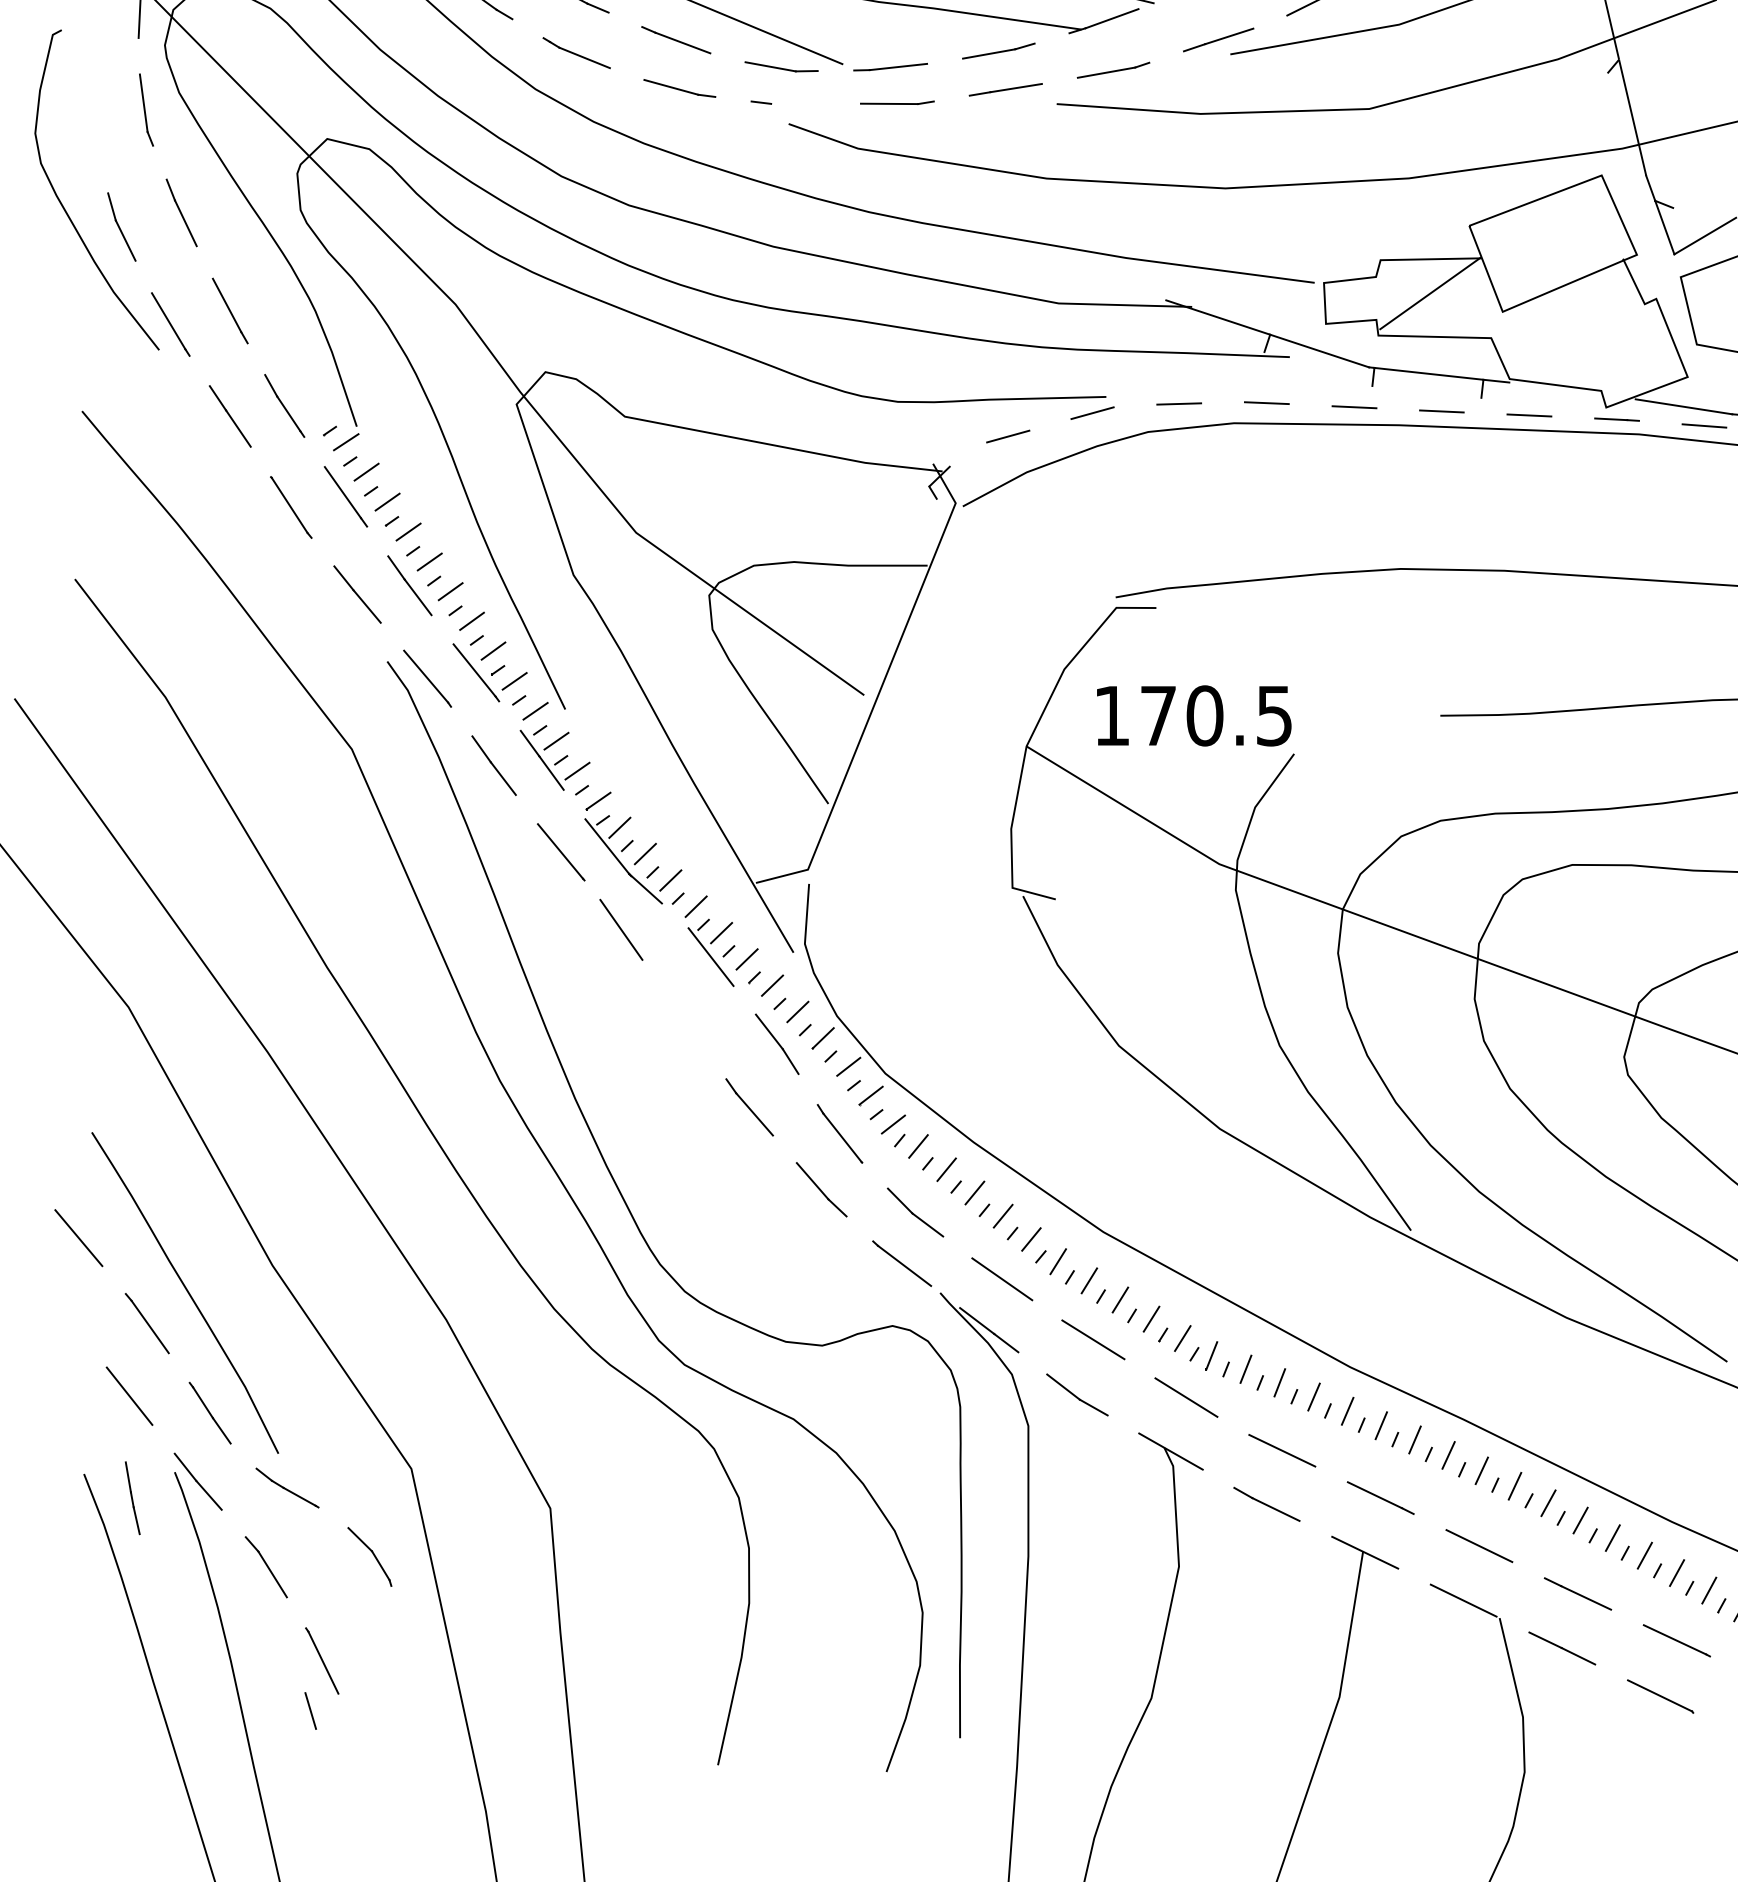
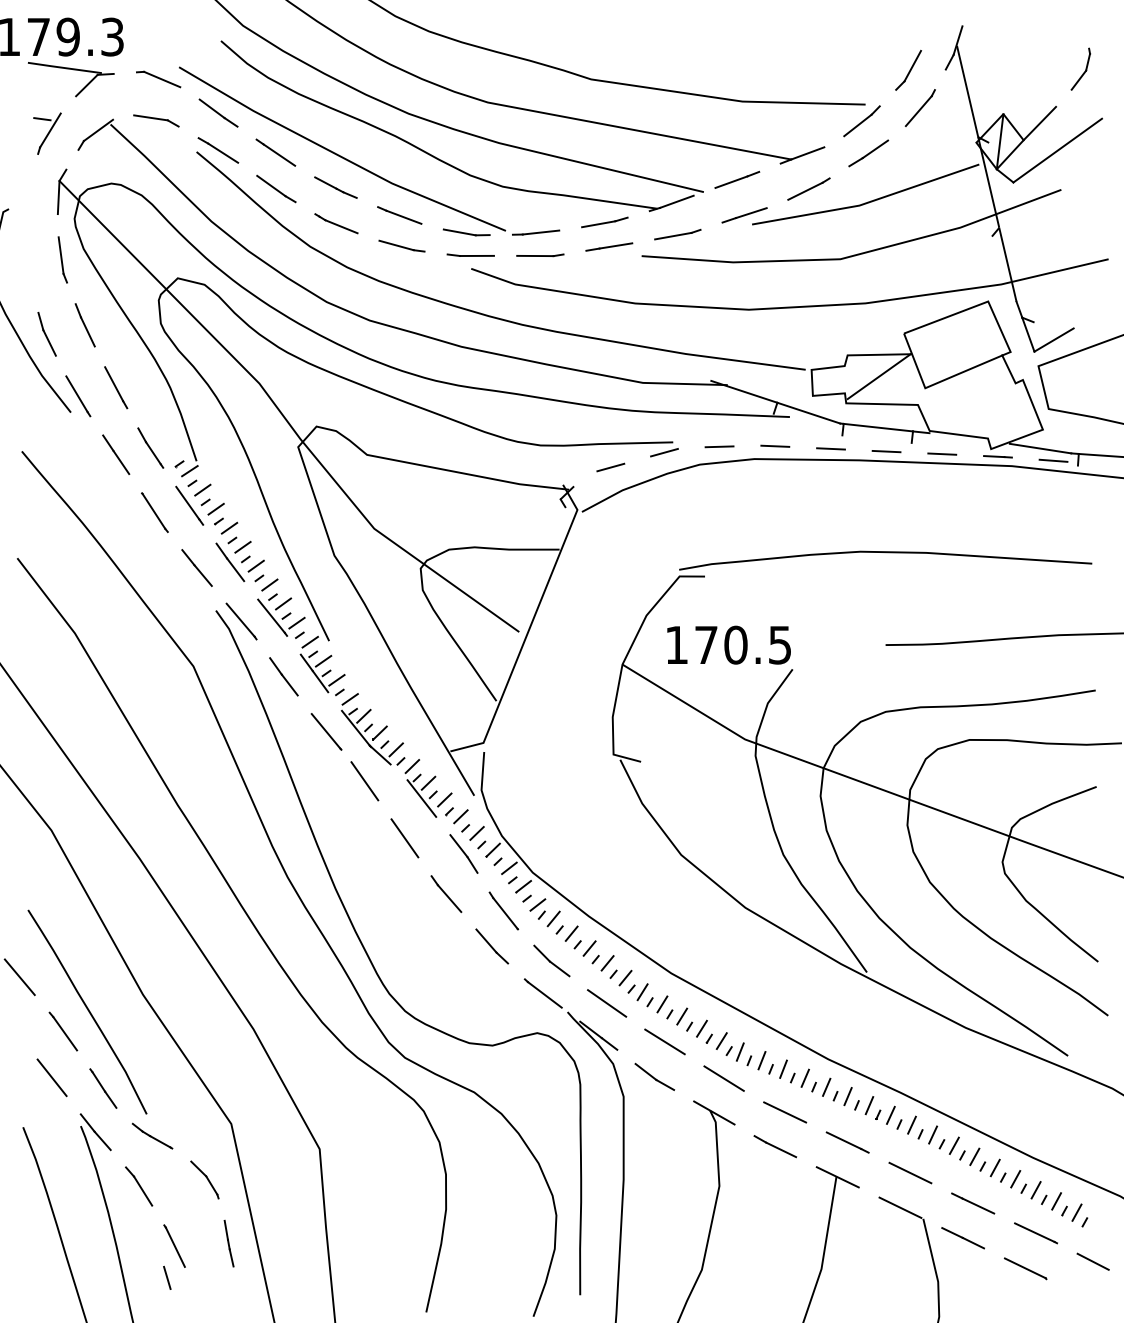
line: (796, 103) -> (476, 255), added
line: (683, 1019) -> (404, 838), added
line: (131, 1497) -> (228, 1243), moved

